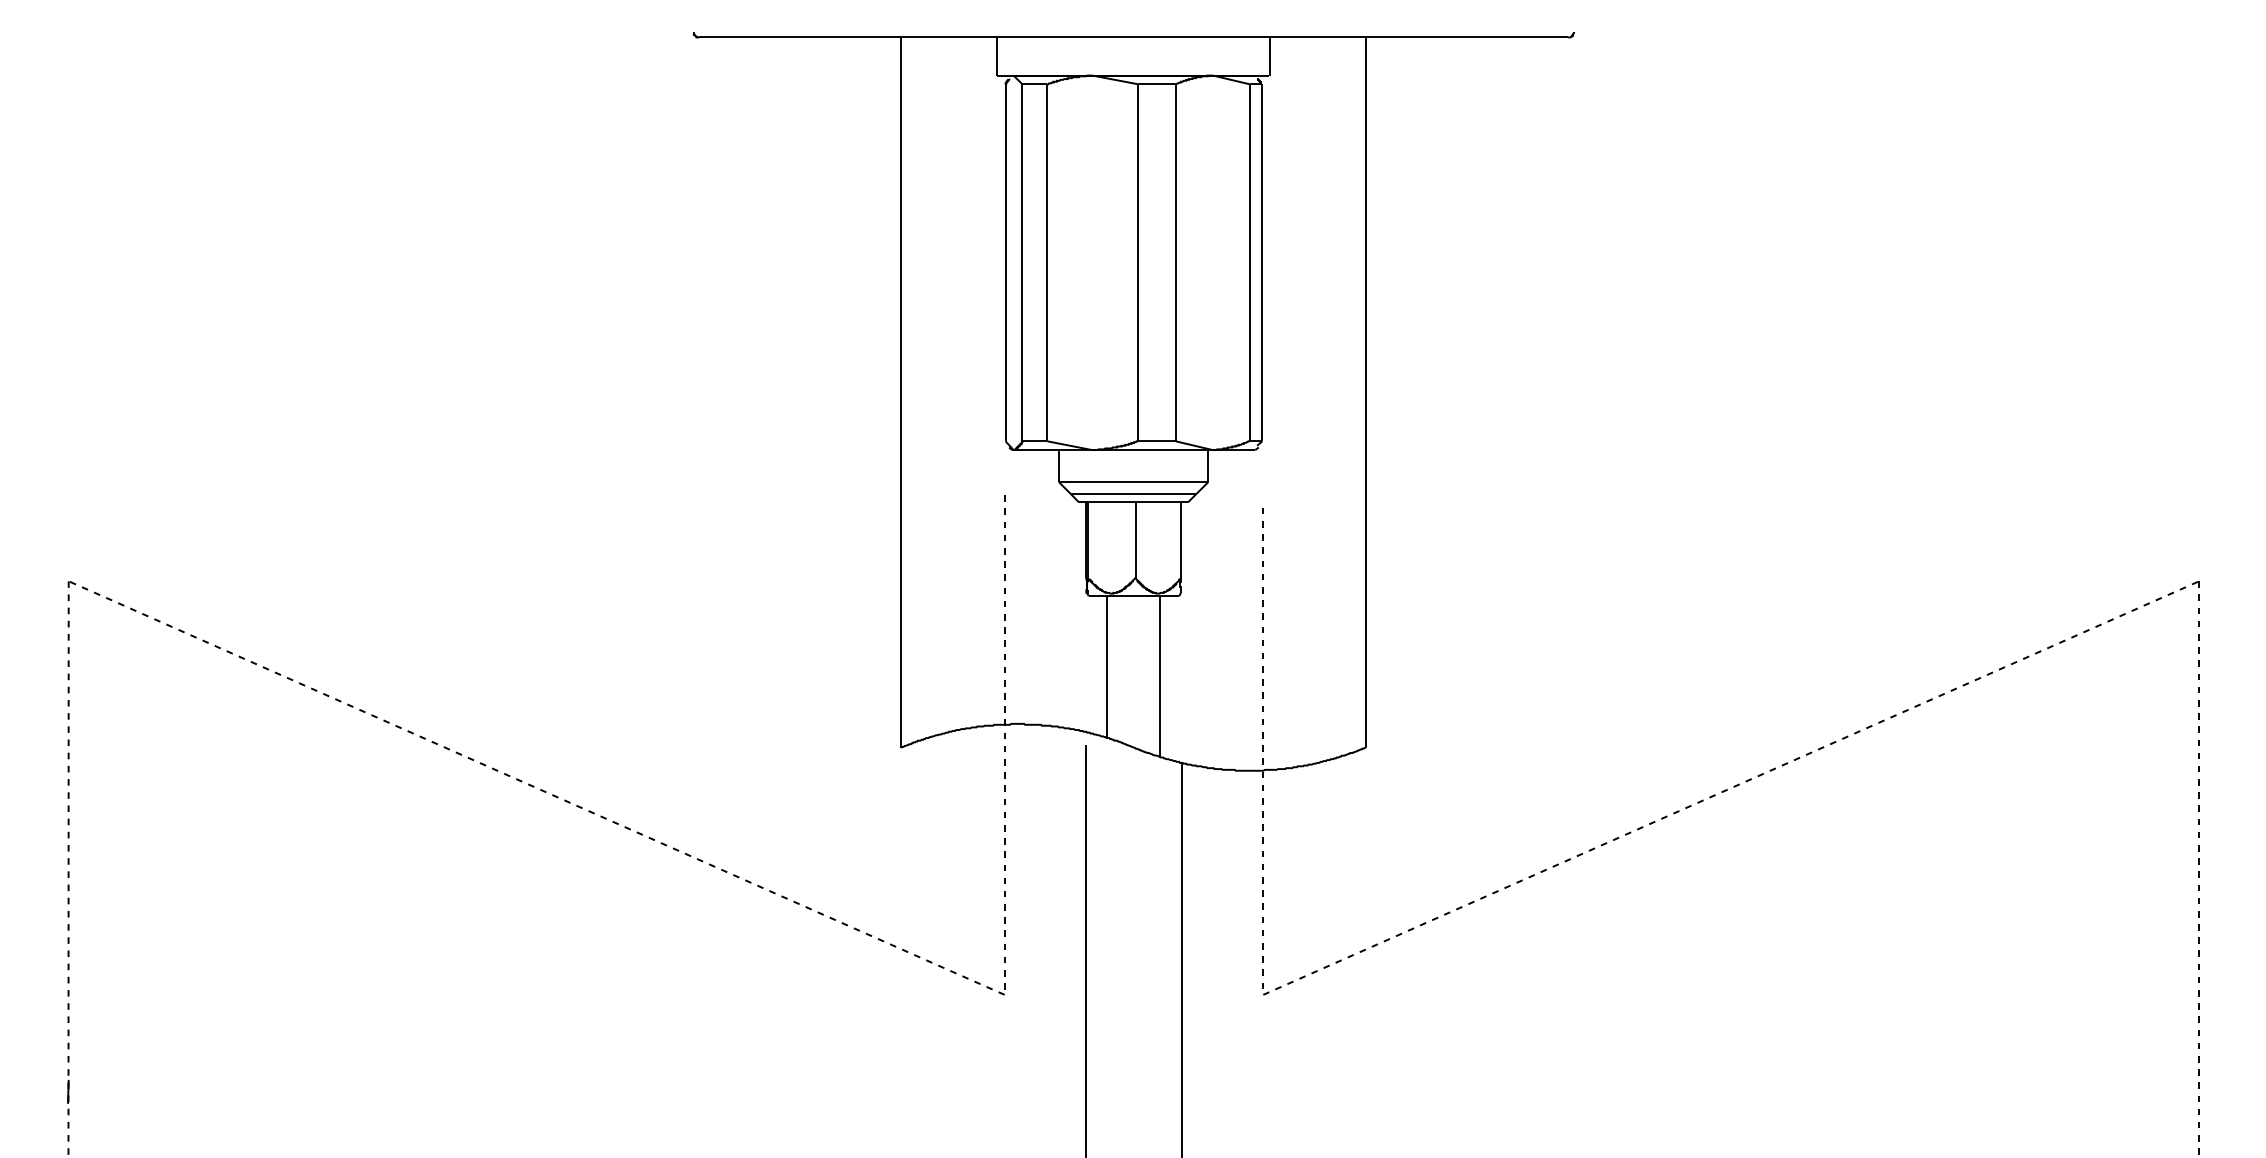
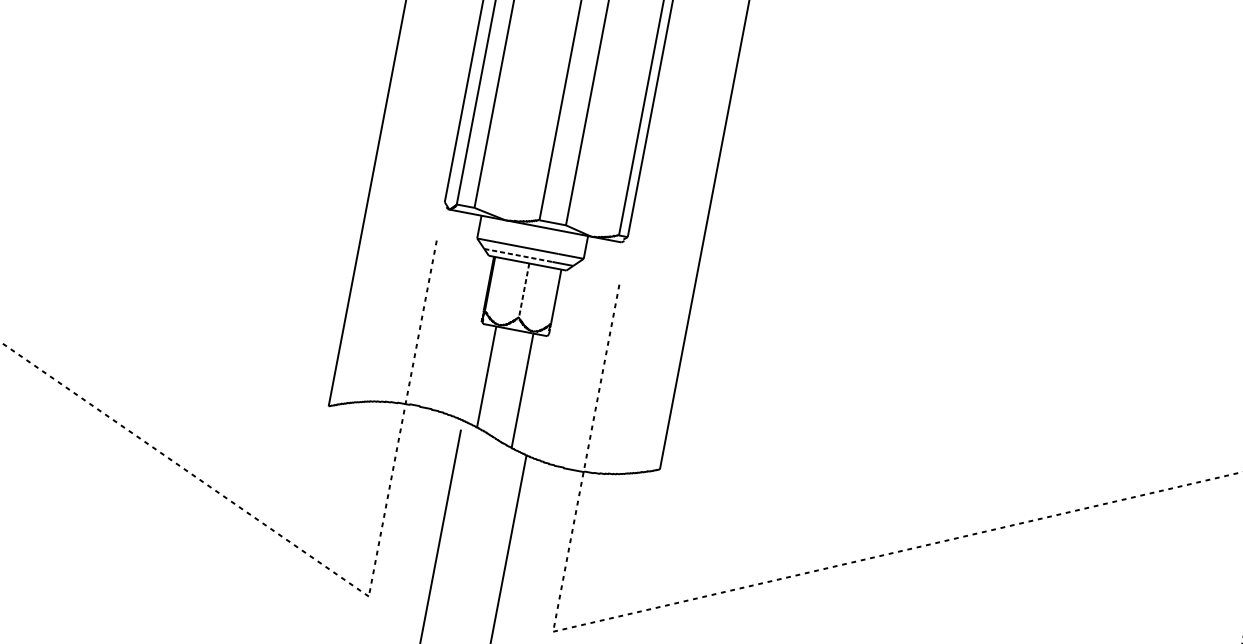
line: (1118, 494) -> (518, 255), solid -> dashed
line: (1135, 540) -> (523, 290), solid -> dashed

